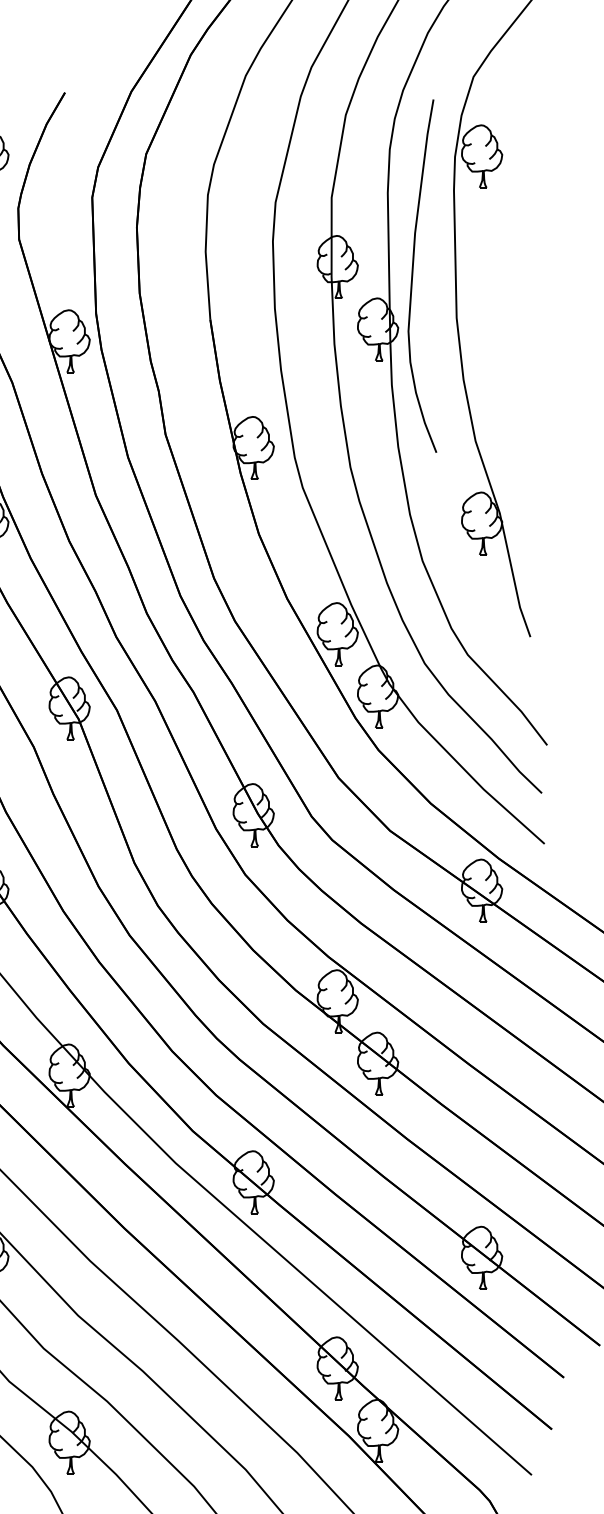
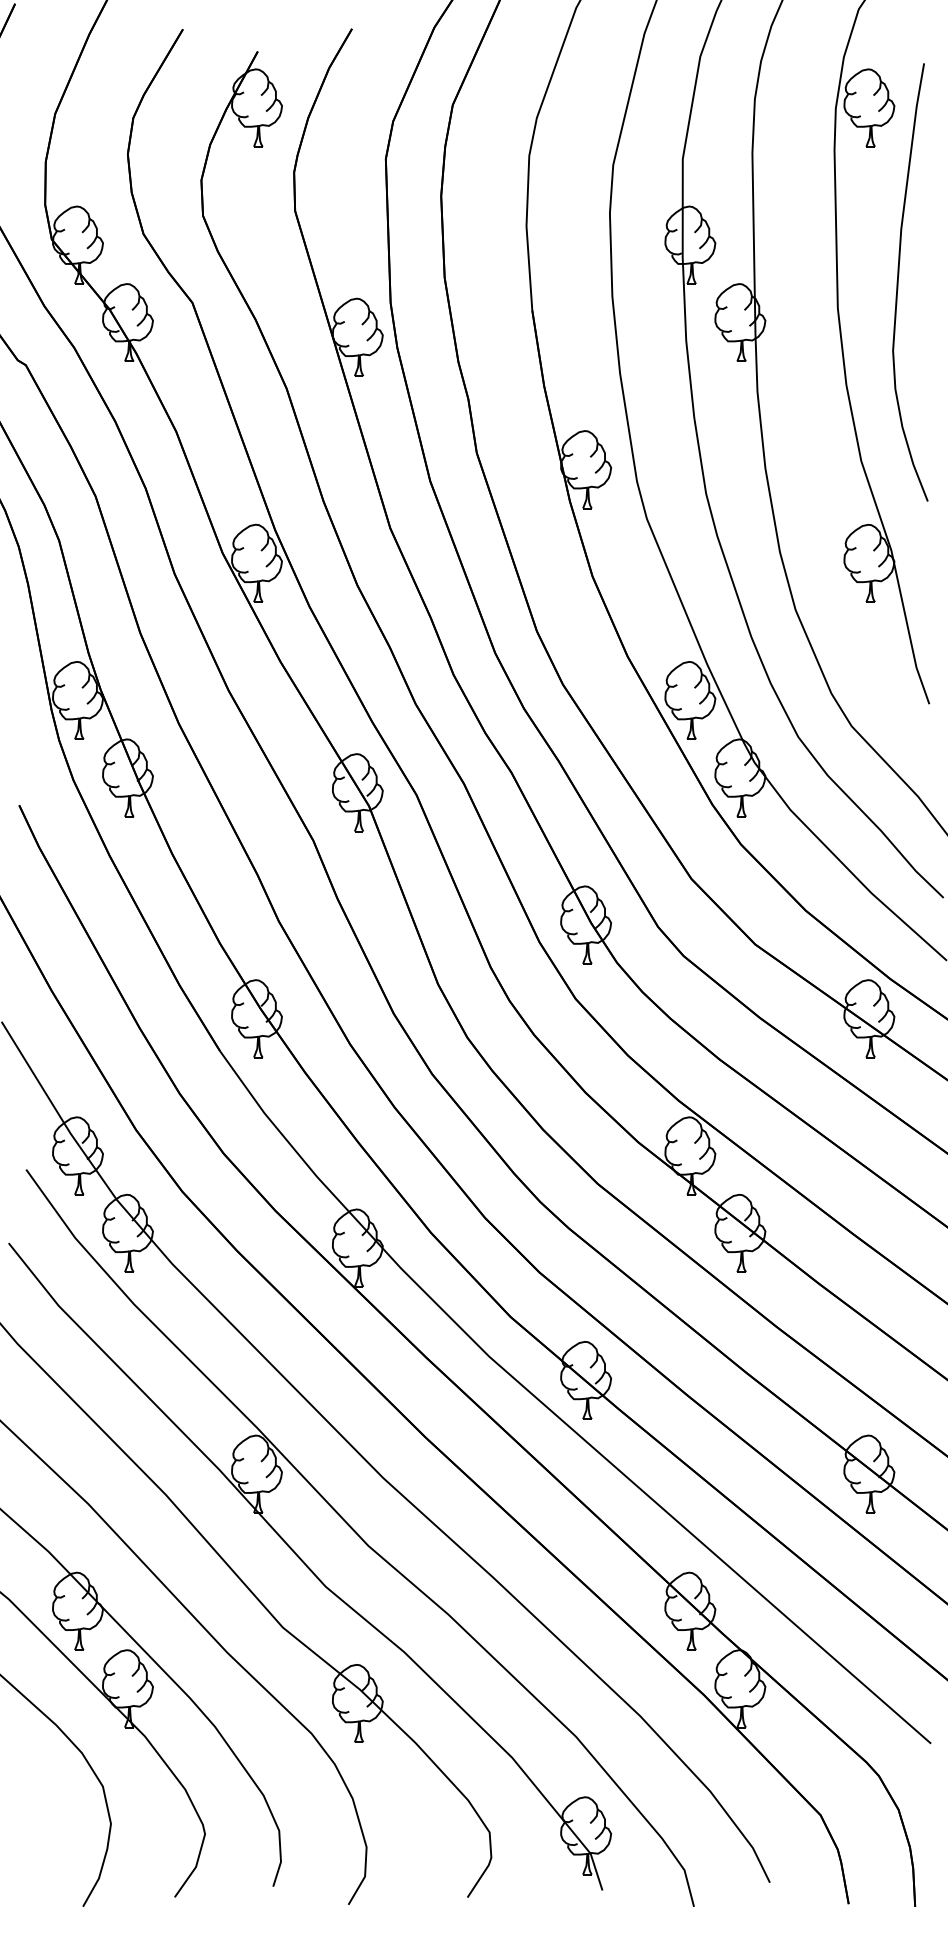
curve: (412, 276) -> (898, 282), moved

